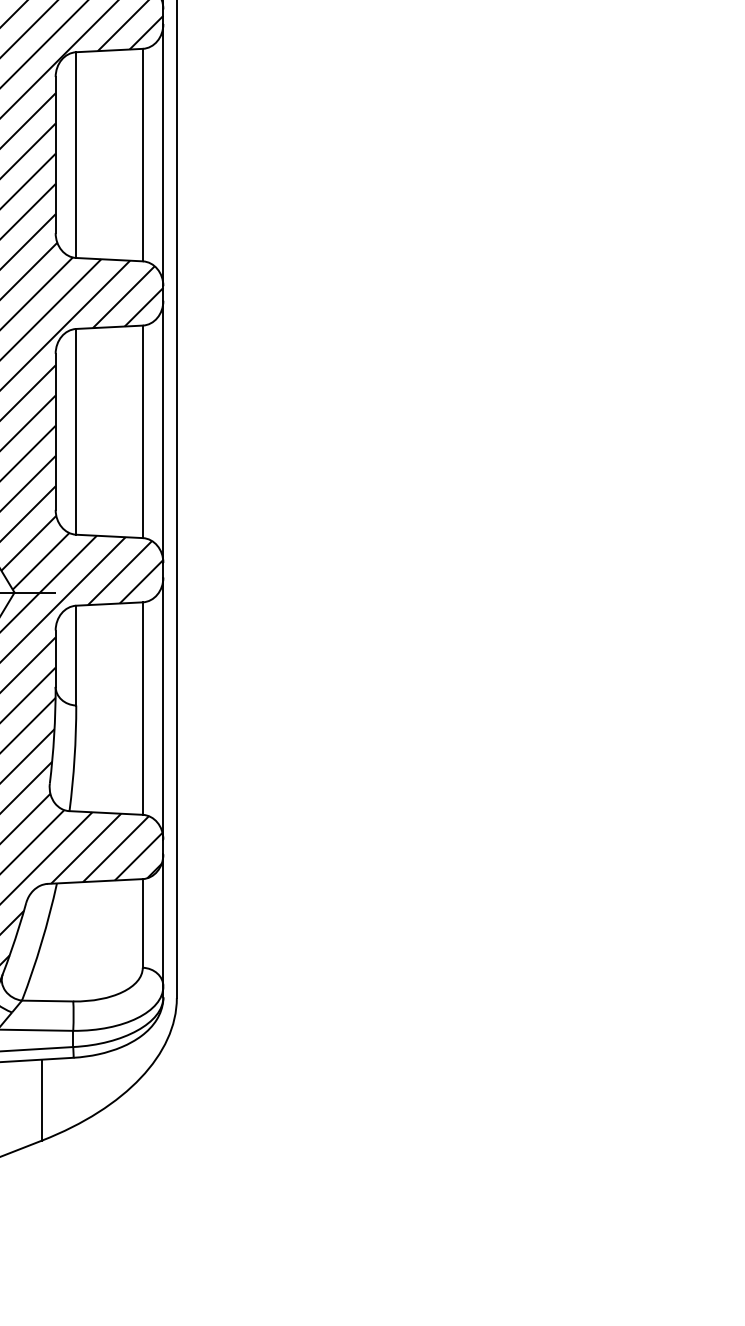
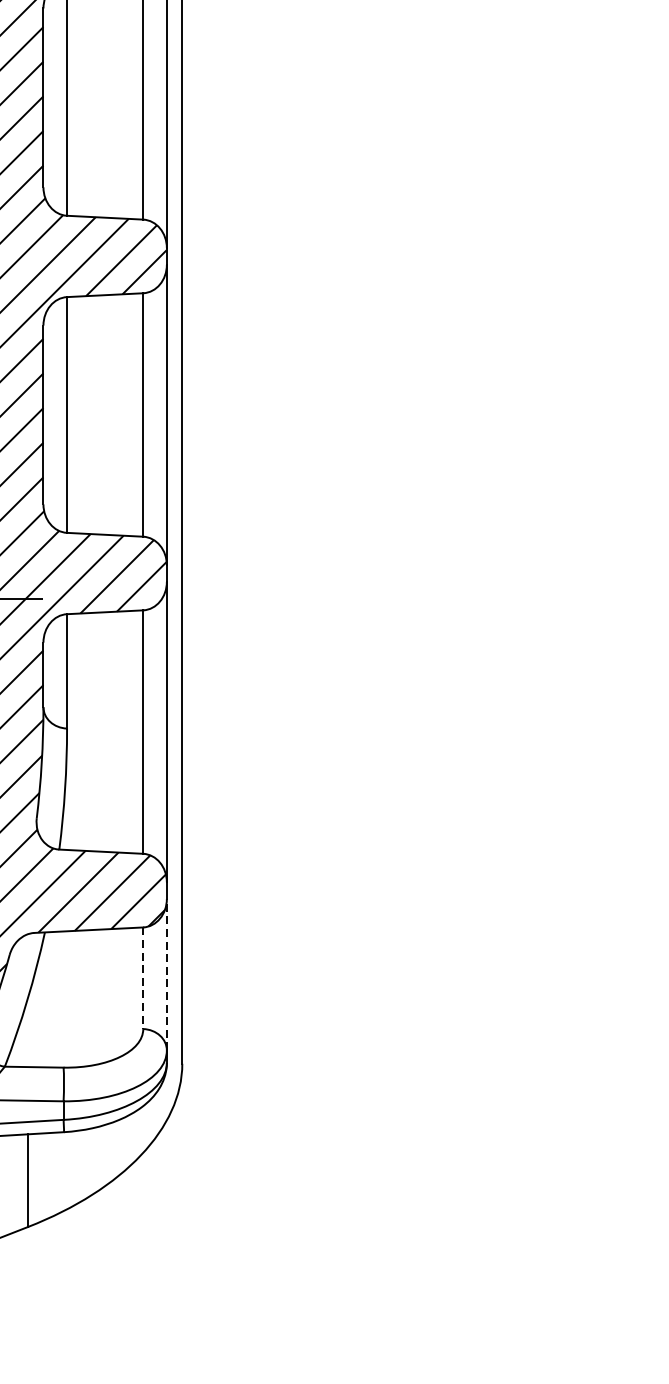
line: (163, 919) -> (167, 973), solid -> dashed
line: (142, 923) -> (142, 978), solid -> dashed

